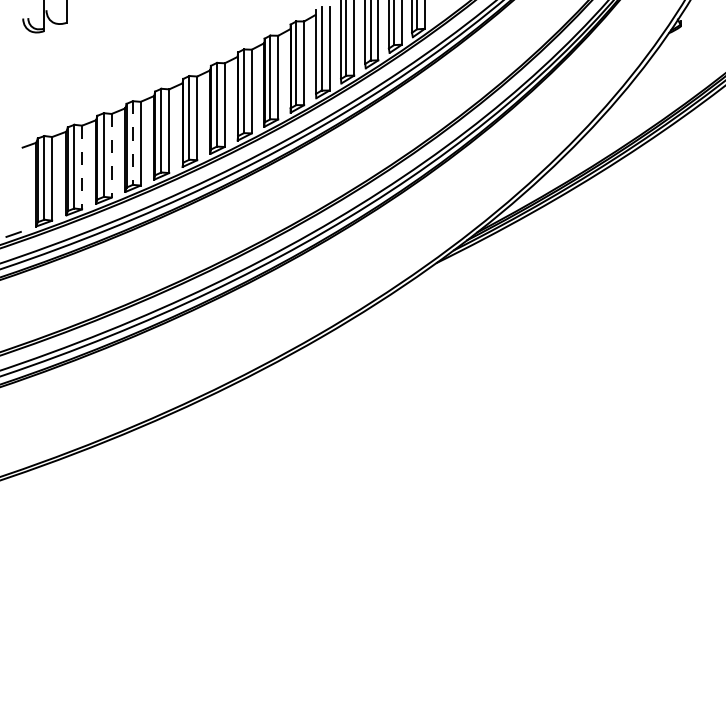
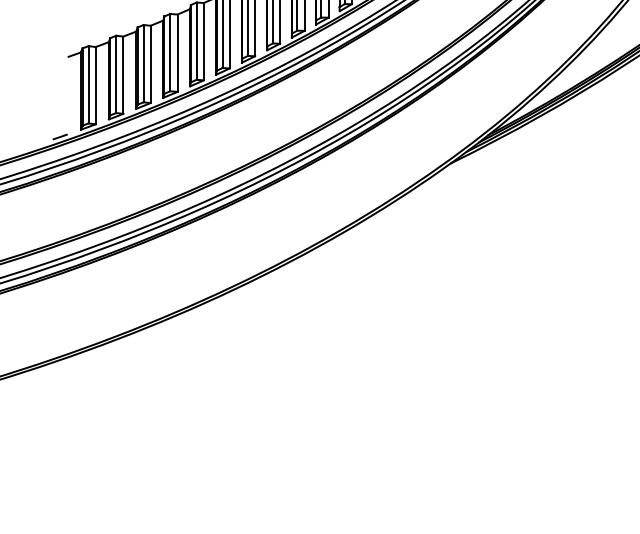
line: (132, 143) -> (169, 53), dashed -> solid
line: (111, 155) -> (150, 64), dashed -> solid
line: (82, 167) -> (123, 75), dashed -> solid

